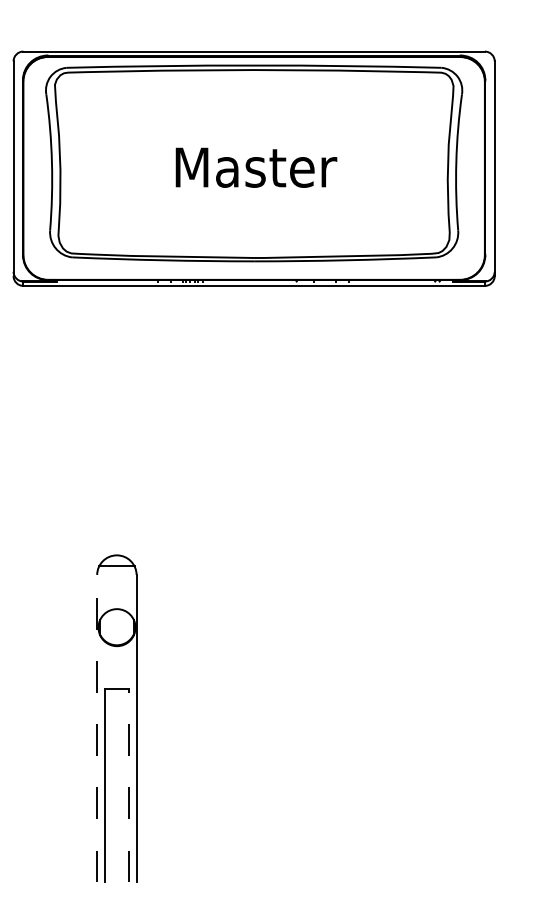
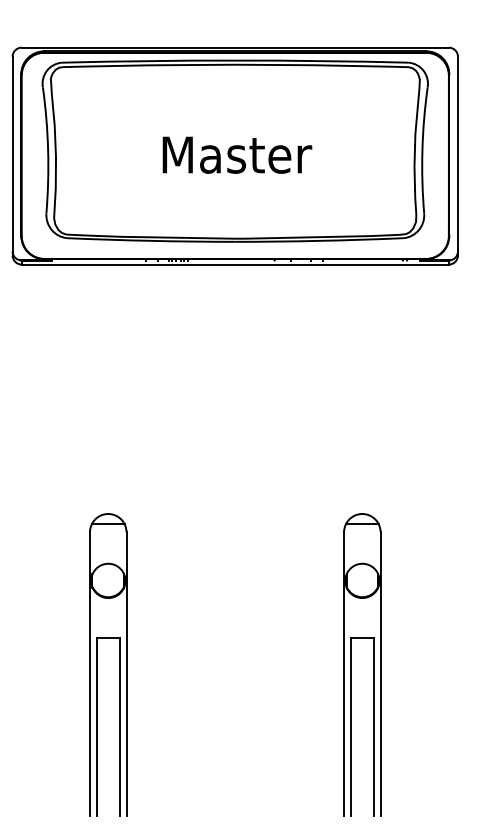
part: (379, 717) -> (351, 664), added
line: (96, 727) -> (89, 673), dashed -> solid
line: (129, 784) -> (119, 726), dashed -> solid

